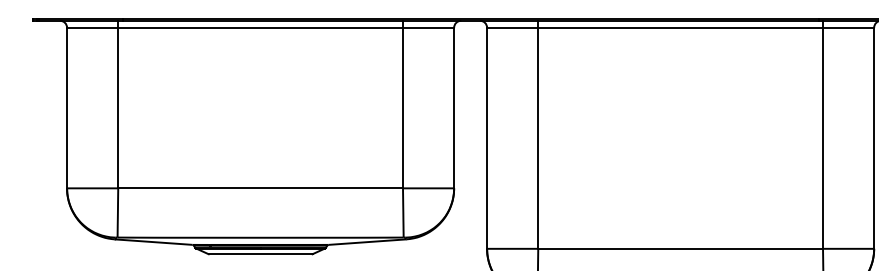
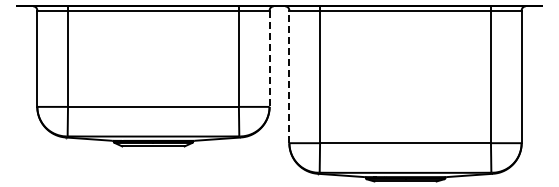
line: (453, 109) -> (269, 59), solid -> dashed
line: (487, 137) -> (289, 76), solid -> dashed

